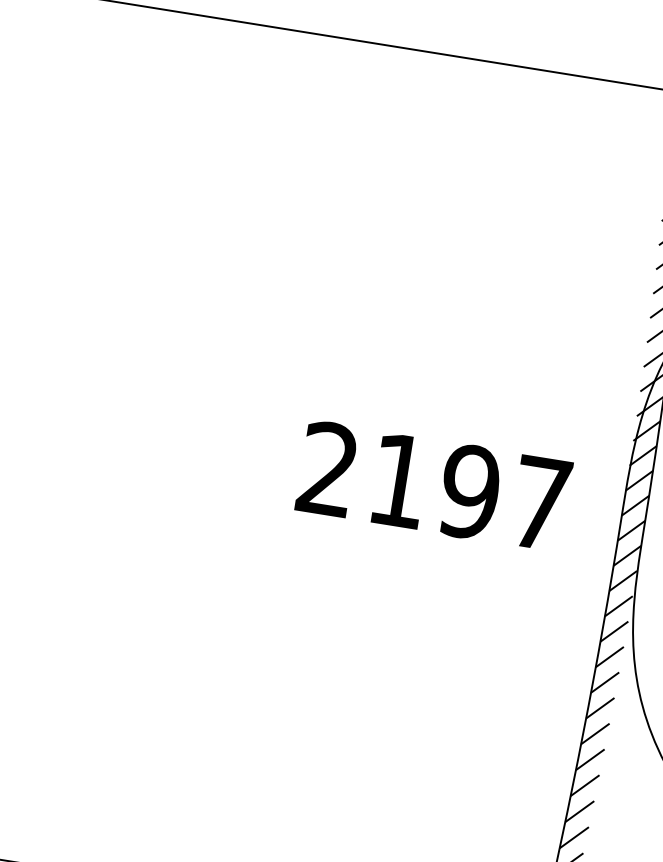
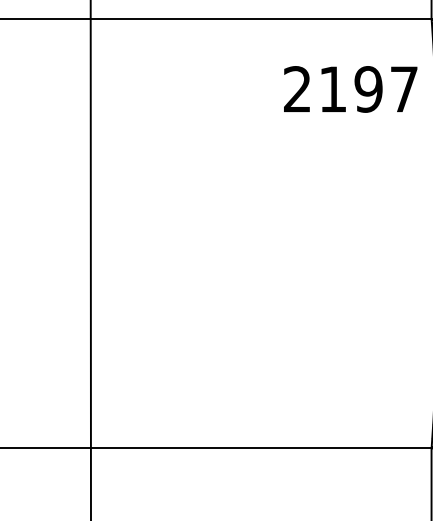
text: (433, 486) -> (350, 89), moved

